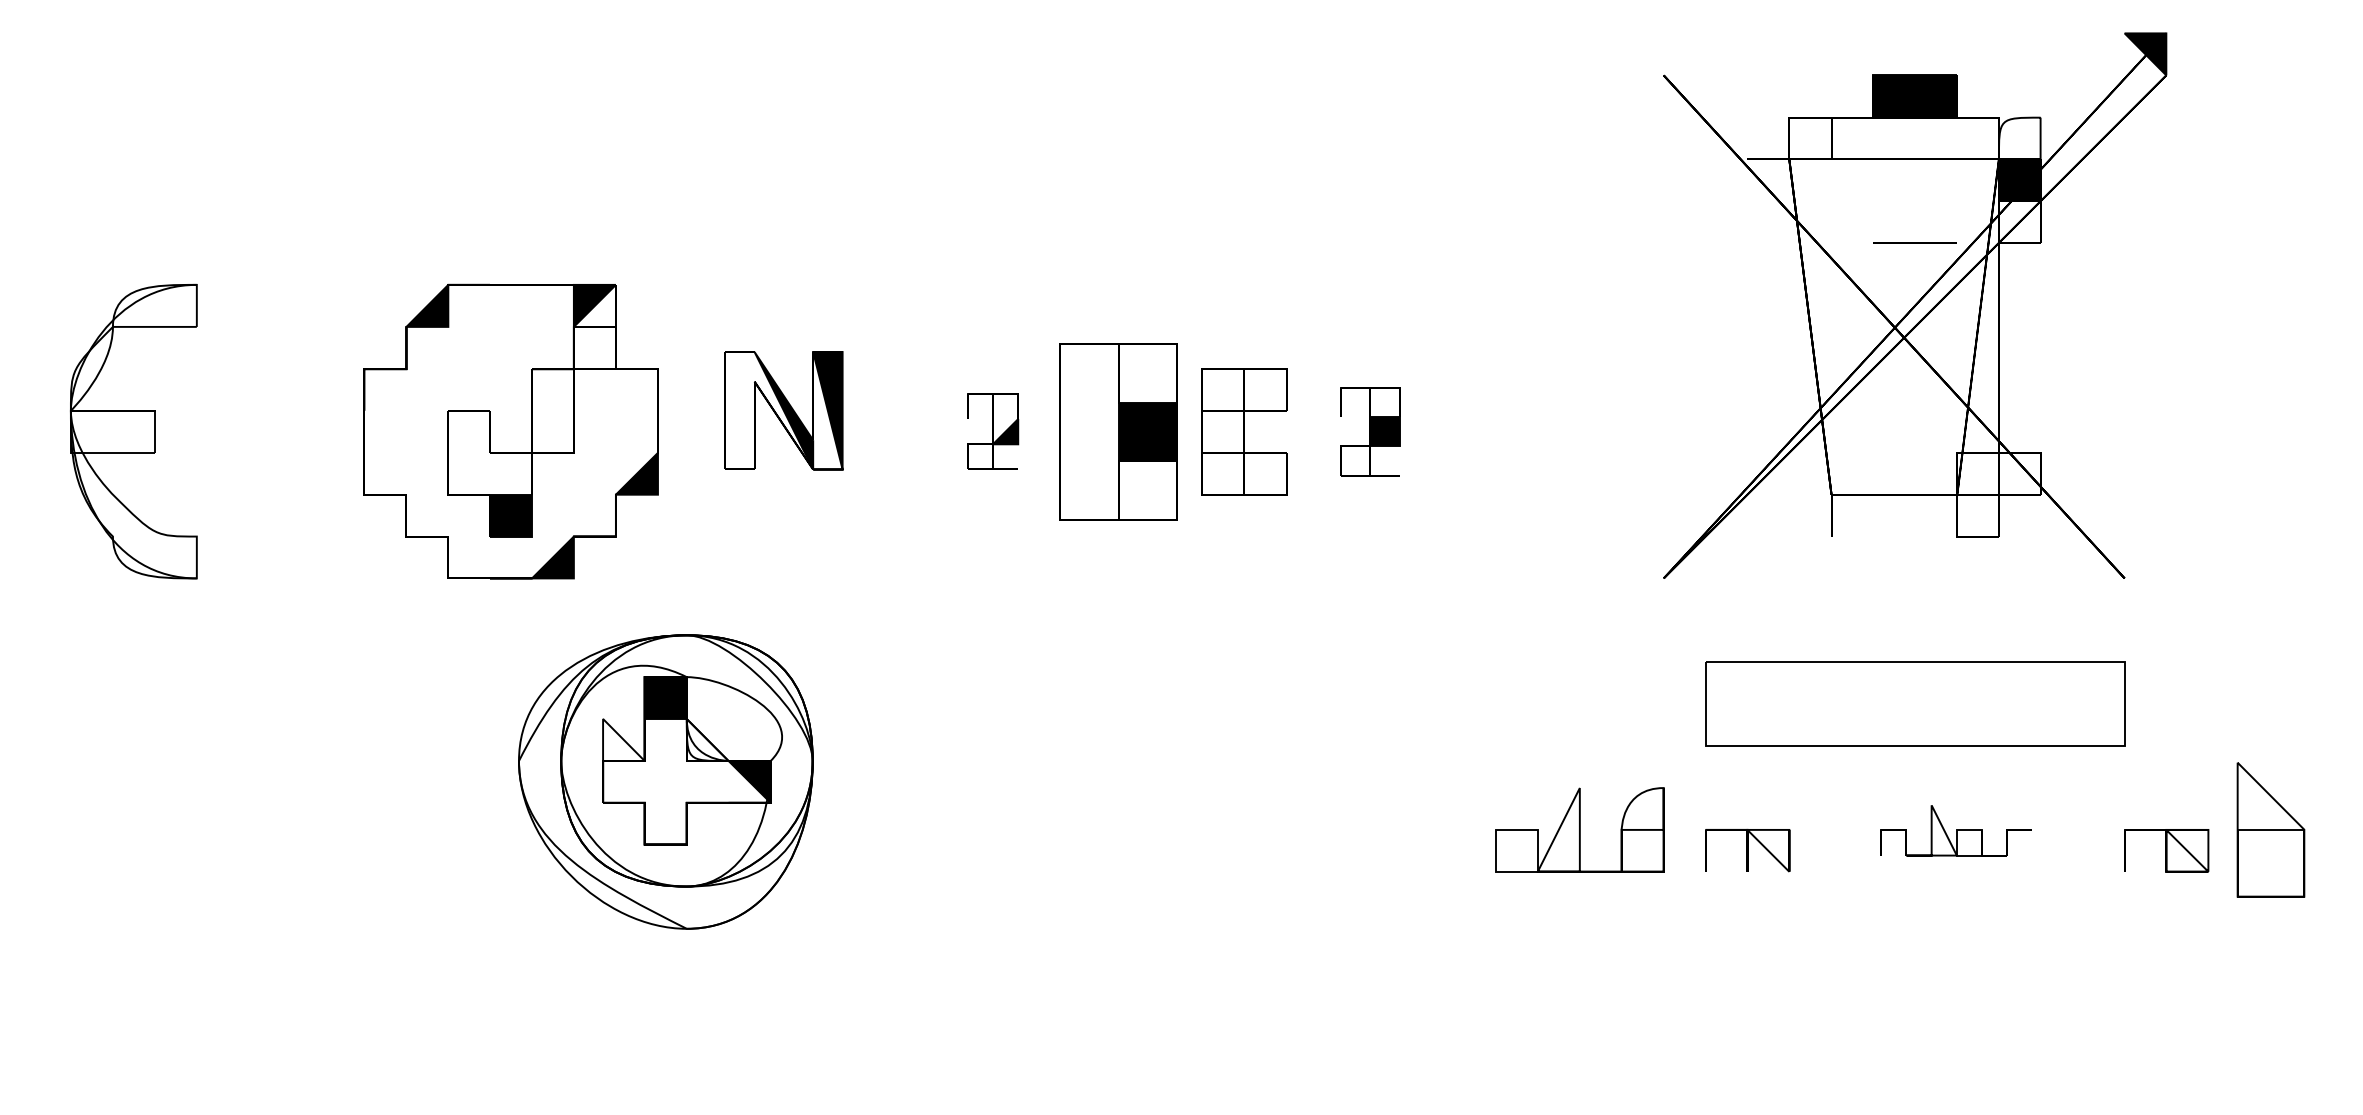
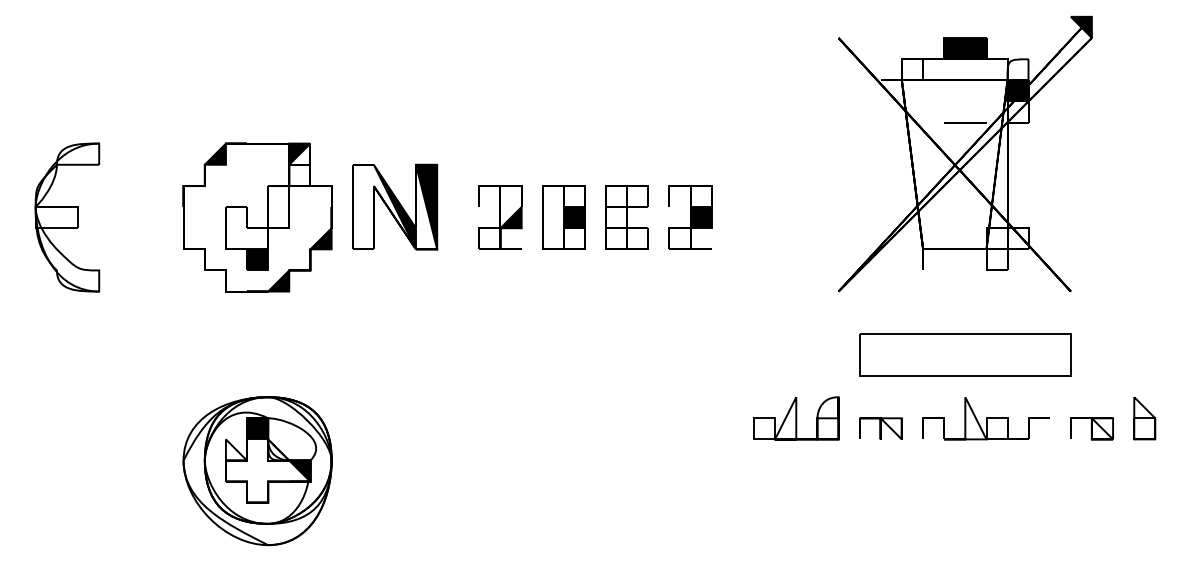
part: (784, 409) -> (395, 206), size x1.43
part: (993, 431) -> (500, 217), size x1.67
part: (1118, 431) -> (563, 217), size x0.71
part: (1369, 431) -> (690, 217), size x1.43
part: (665, 782) -> (257, 471), moved
part: (1955, 830) -> (985, 418), size x1.67
part: (2270, 830) -> (1144, 418), size x0.62

